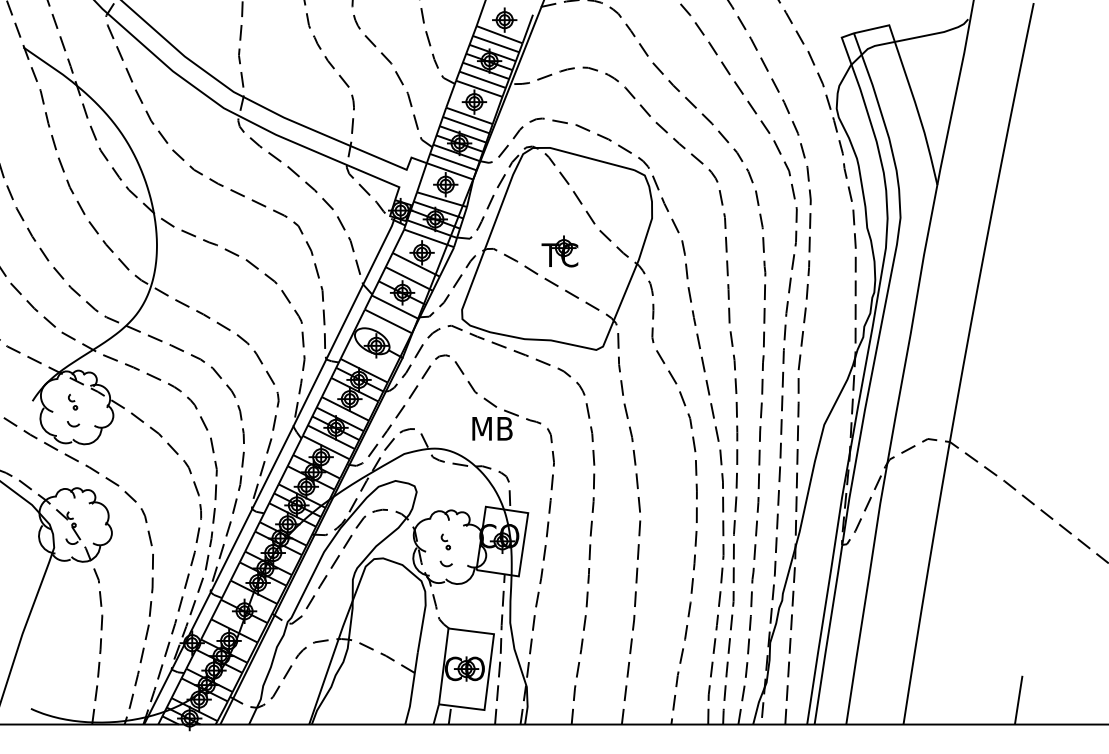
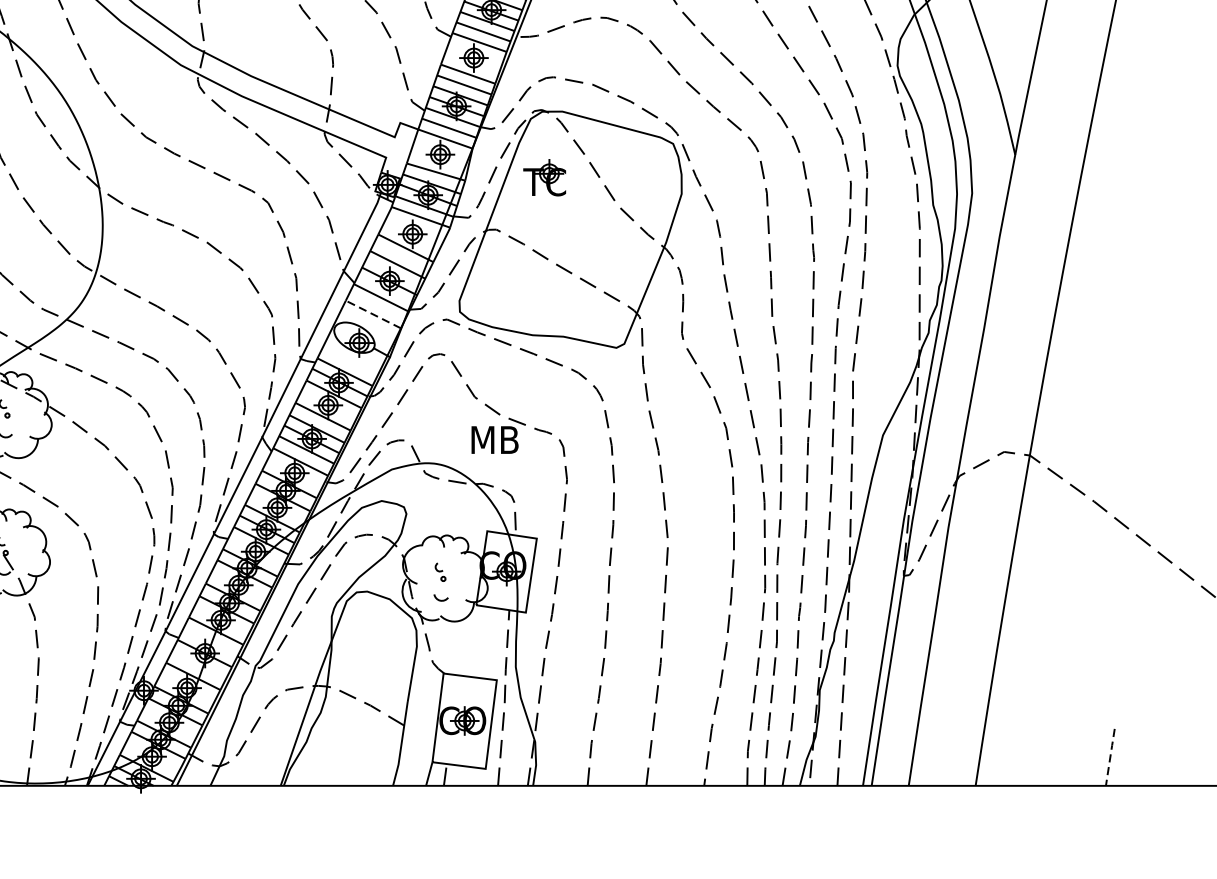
part: (559, 251) -> (544, 177), moved
line: (387, 321) -> (372, 314), solid -> dashed
line: (1018, 700) -> (1110, 757), solid -> dashed

